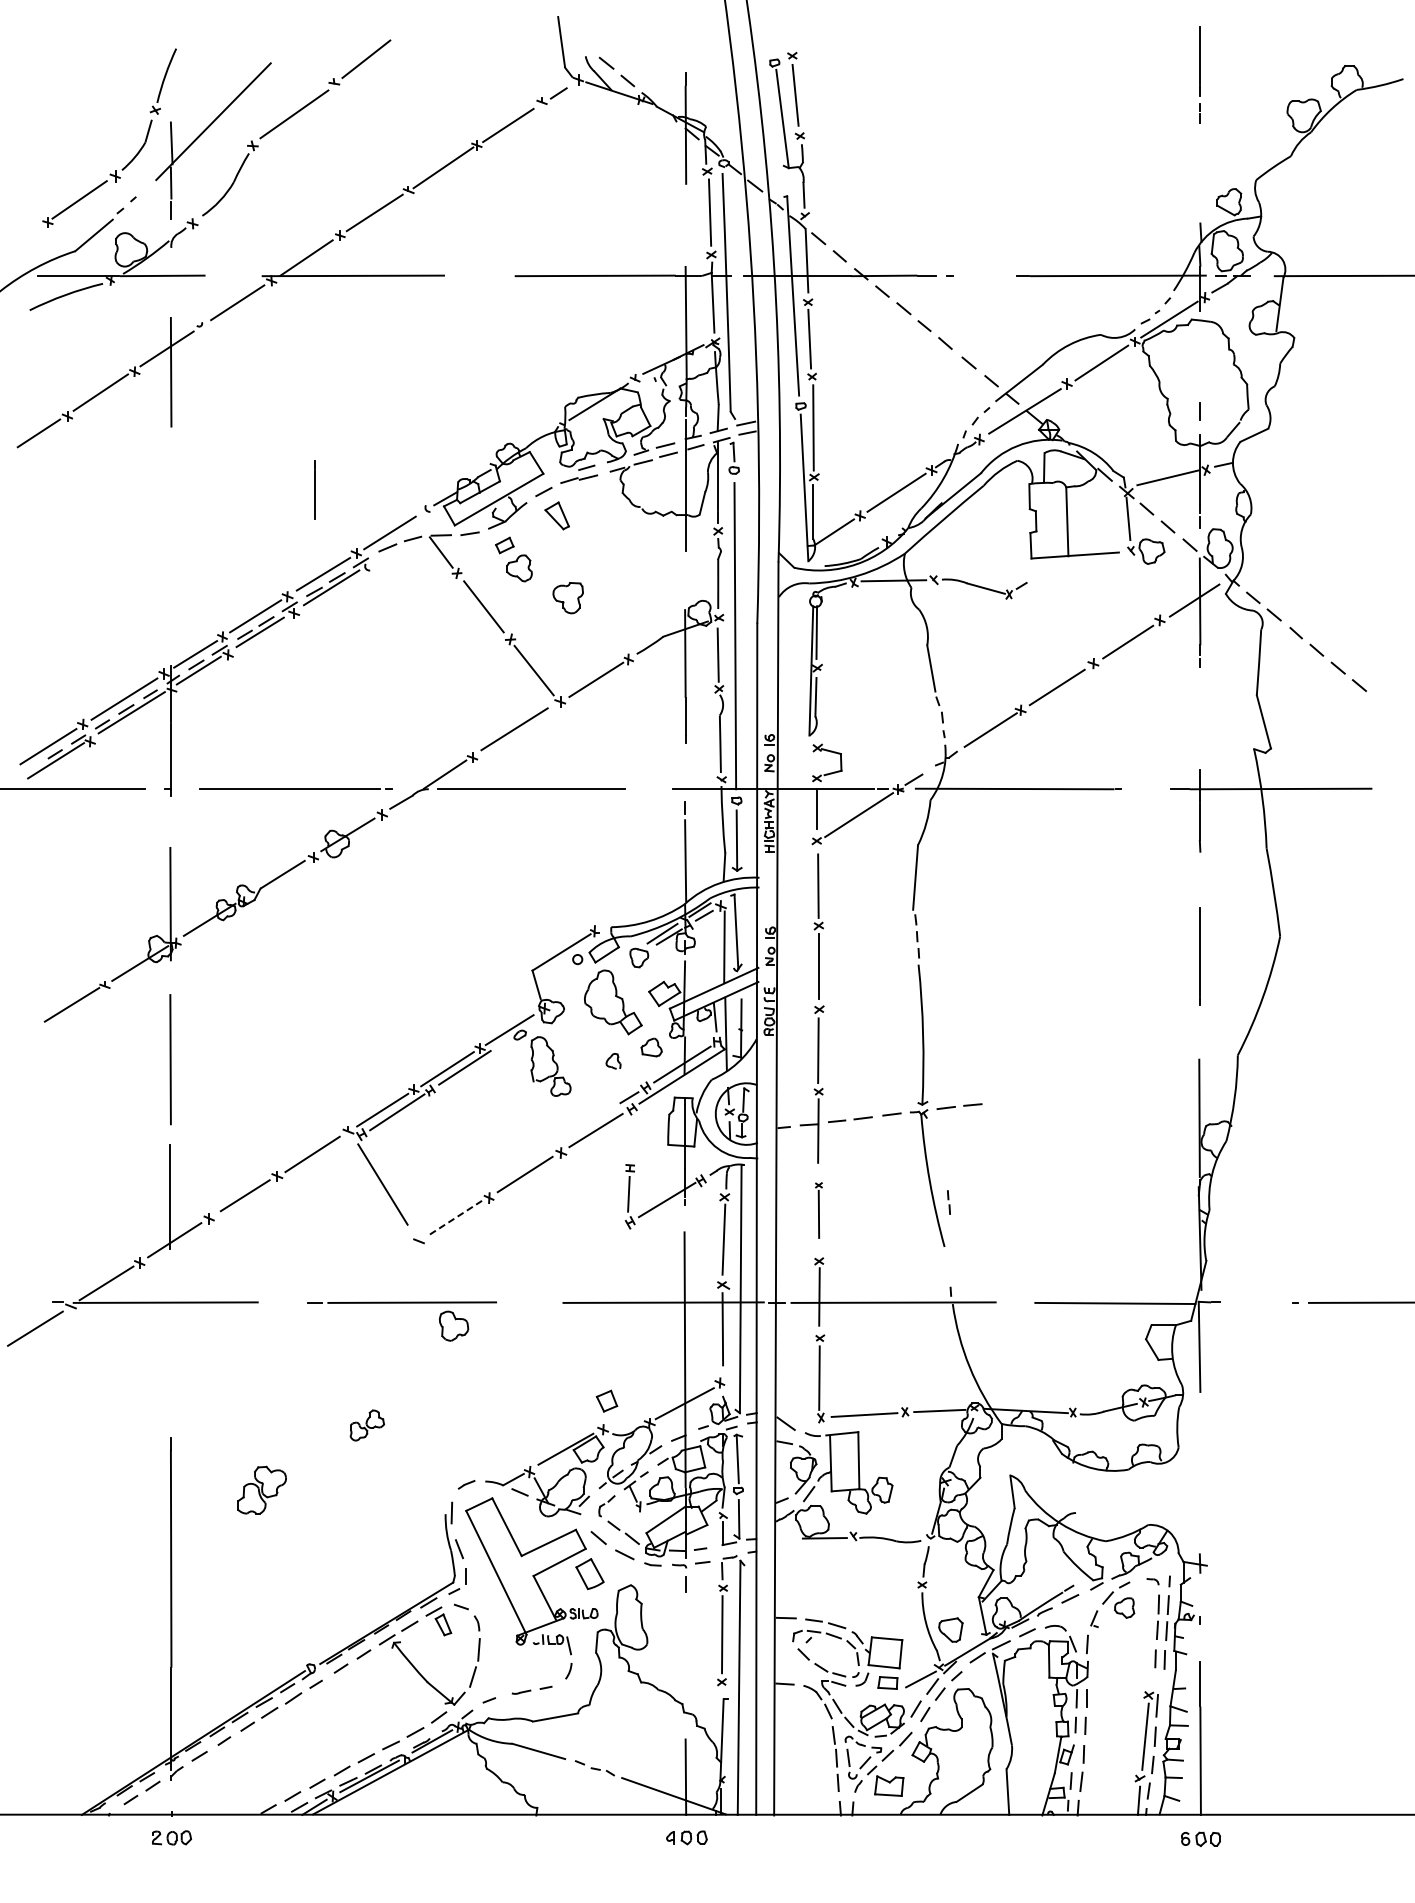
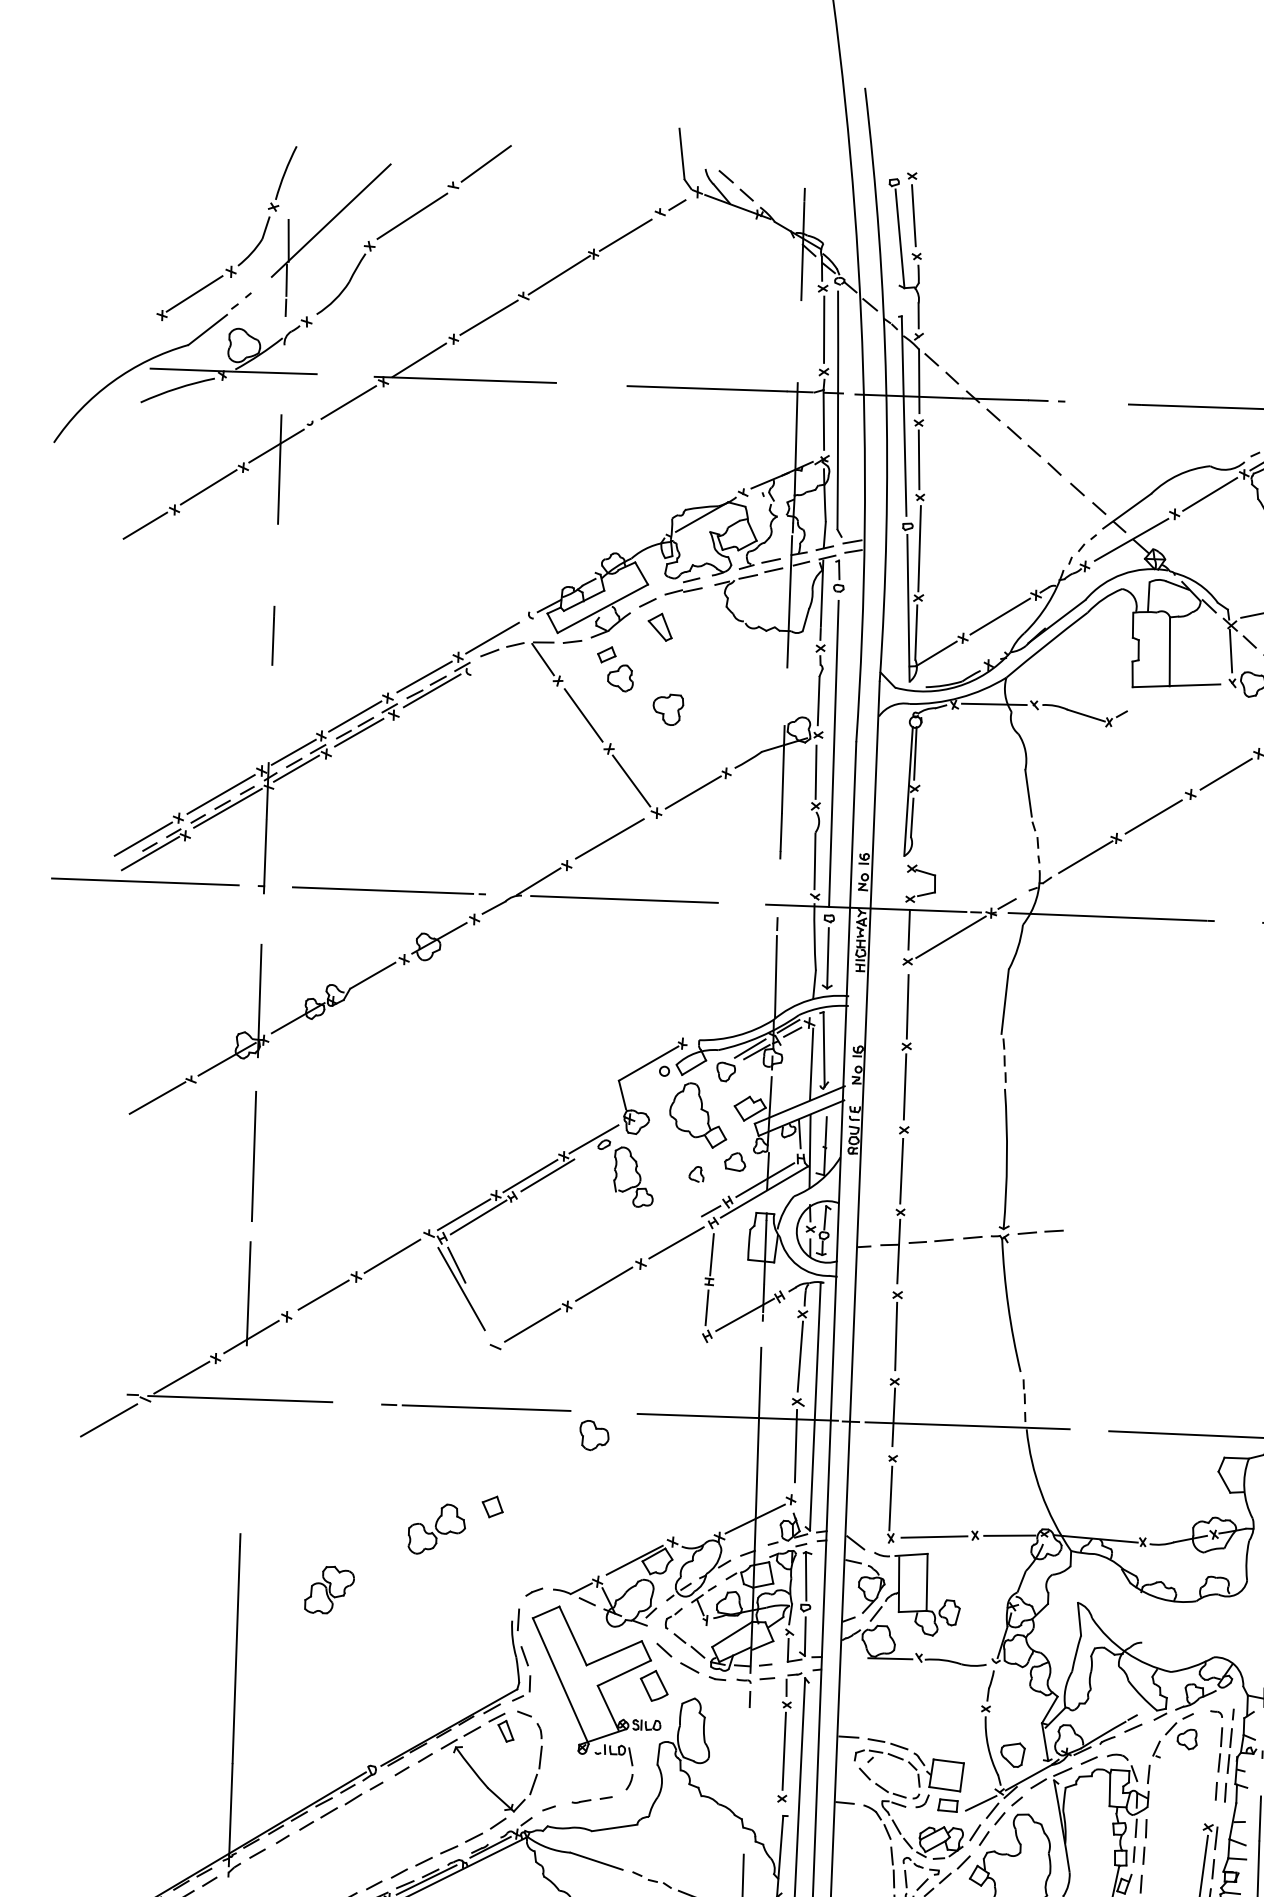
line: (314, 489) -> (273, 635), moved
line: (631, 1140) -> (711, 1254), added
line: (377, 1160) -> (457, 1264), added
line: (948, 1200) -> (1023, 1389), moved
part: (818, 1210) -> (895, 1330), size x1.43
line: (454, 1218) -> (531, 1325), dashed -> solid
part: (454, 1325) -> (594, 1434), moved
part: (606, 1400) -> (492, 1506), moved
part: (367, 1425) -> (437, 1529), size x1.67

